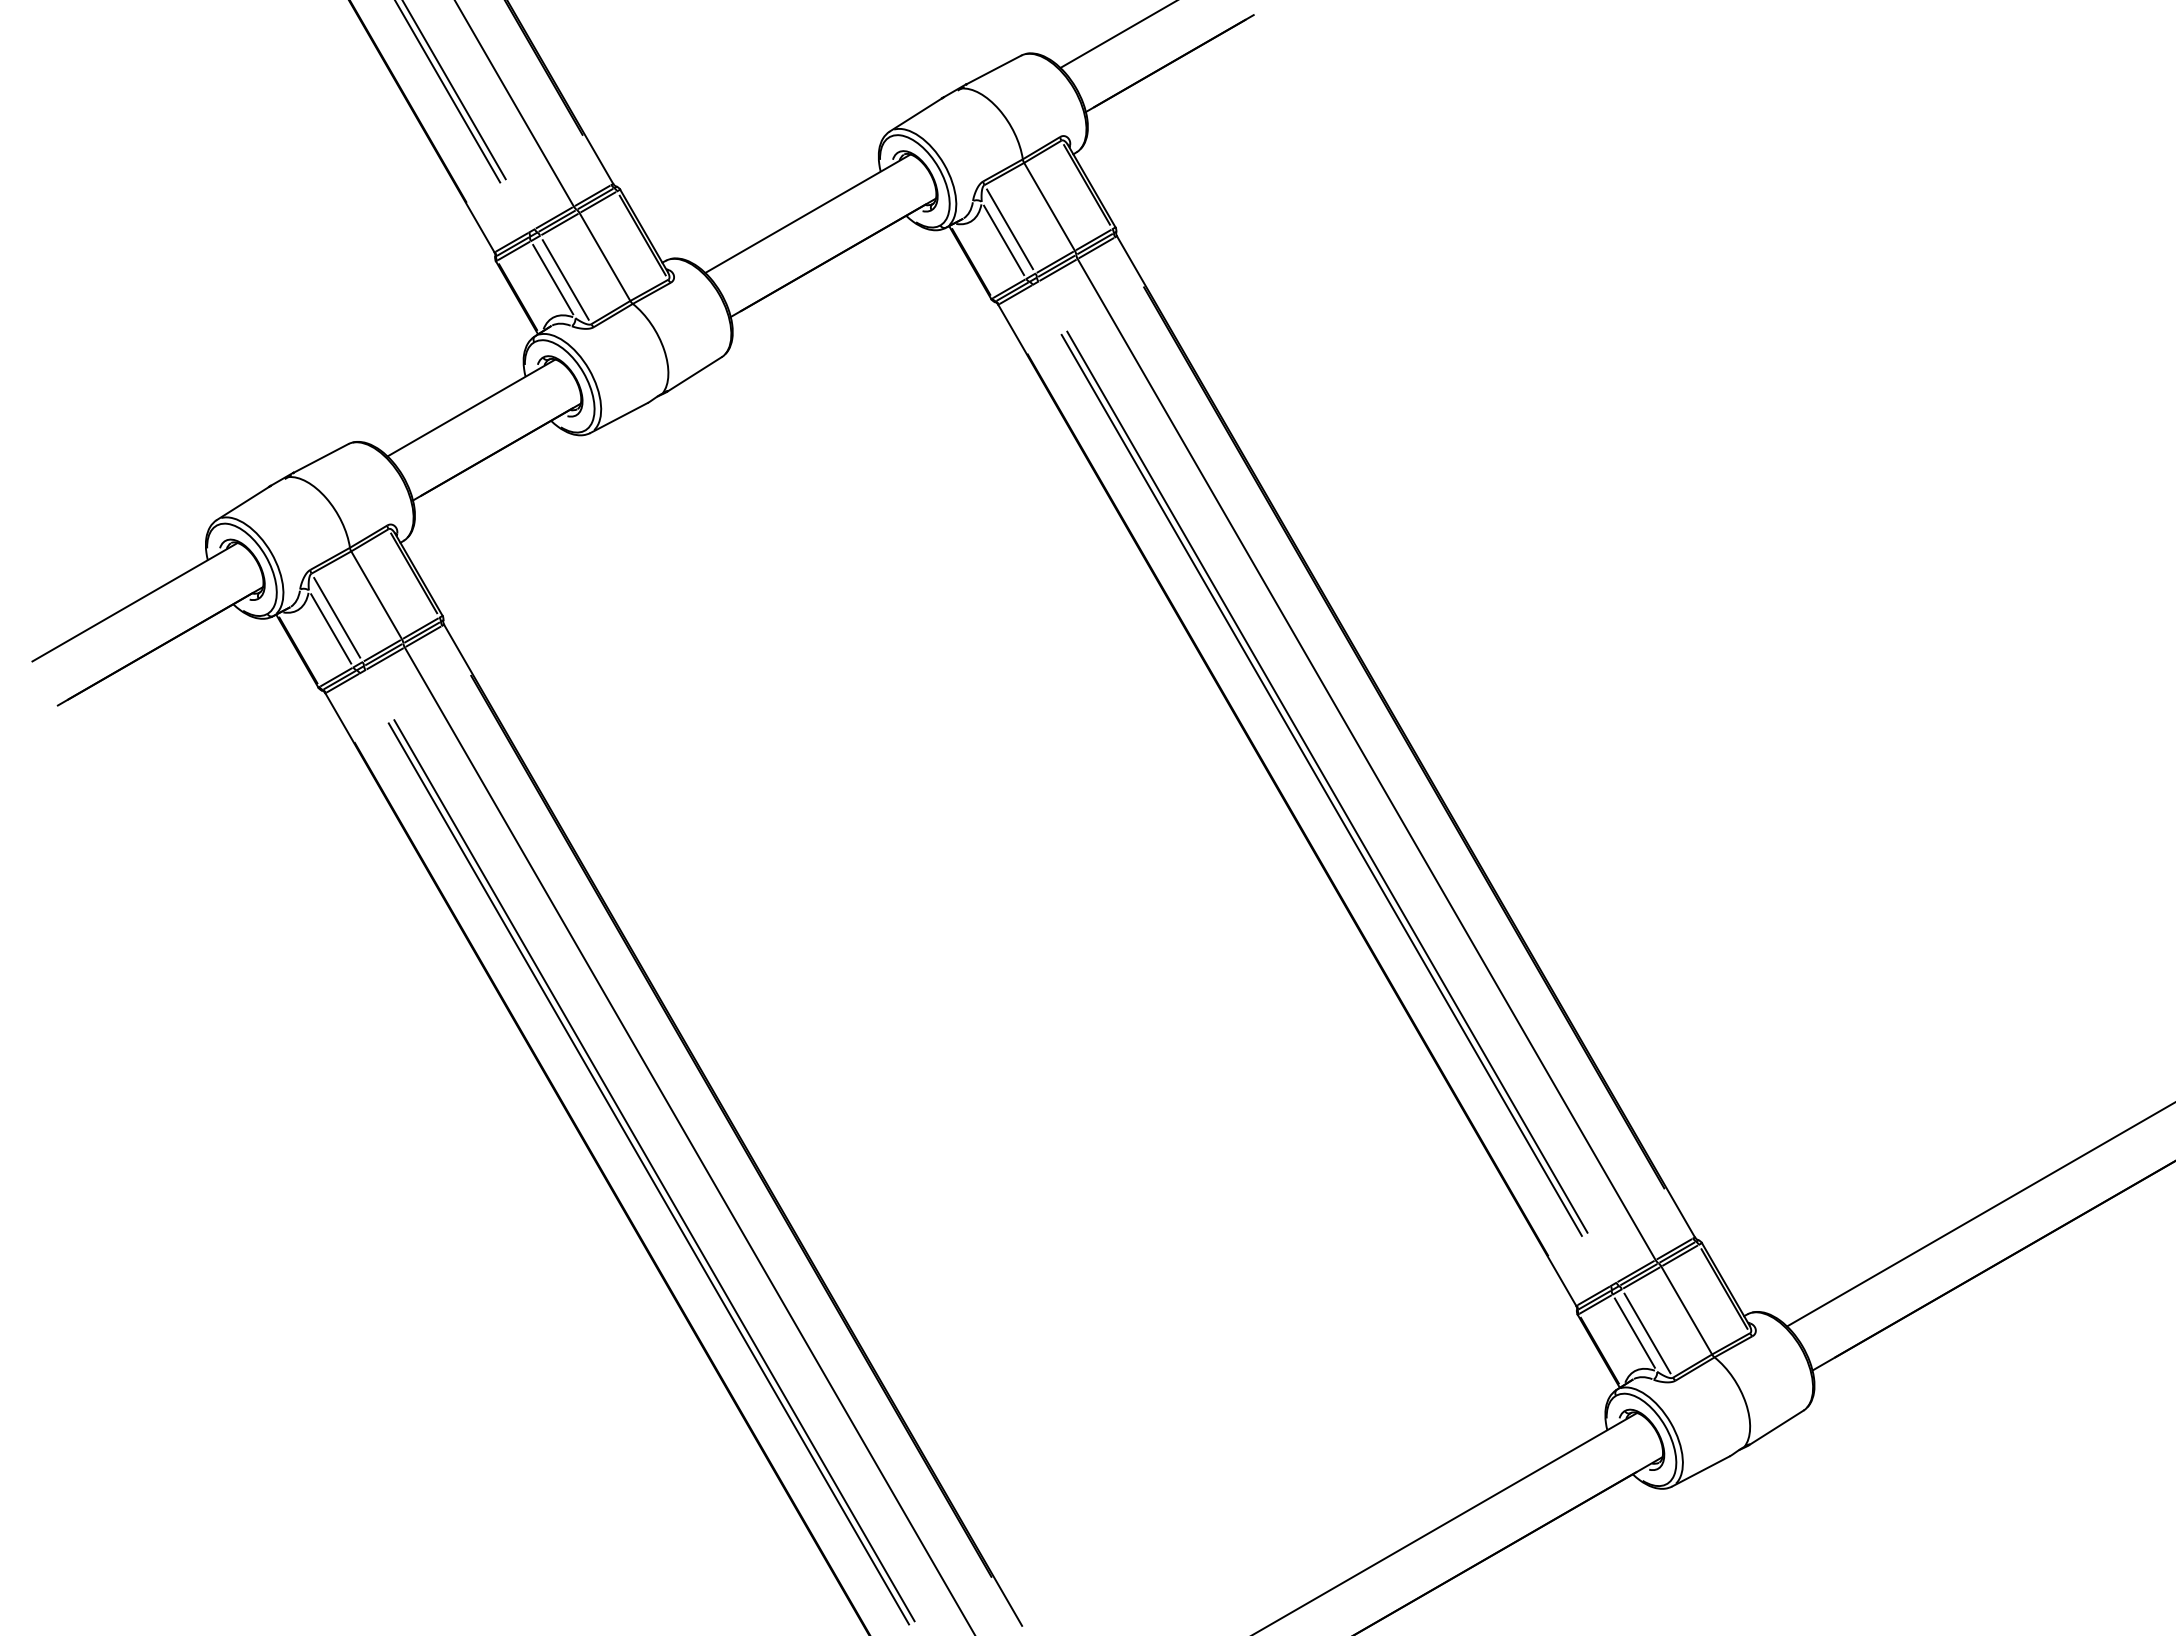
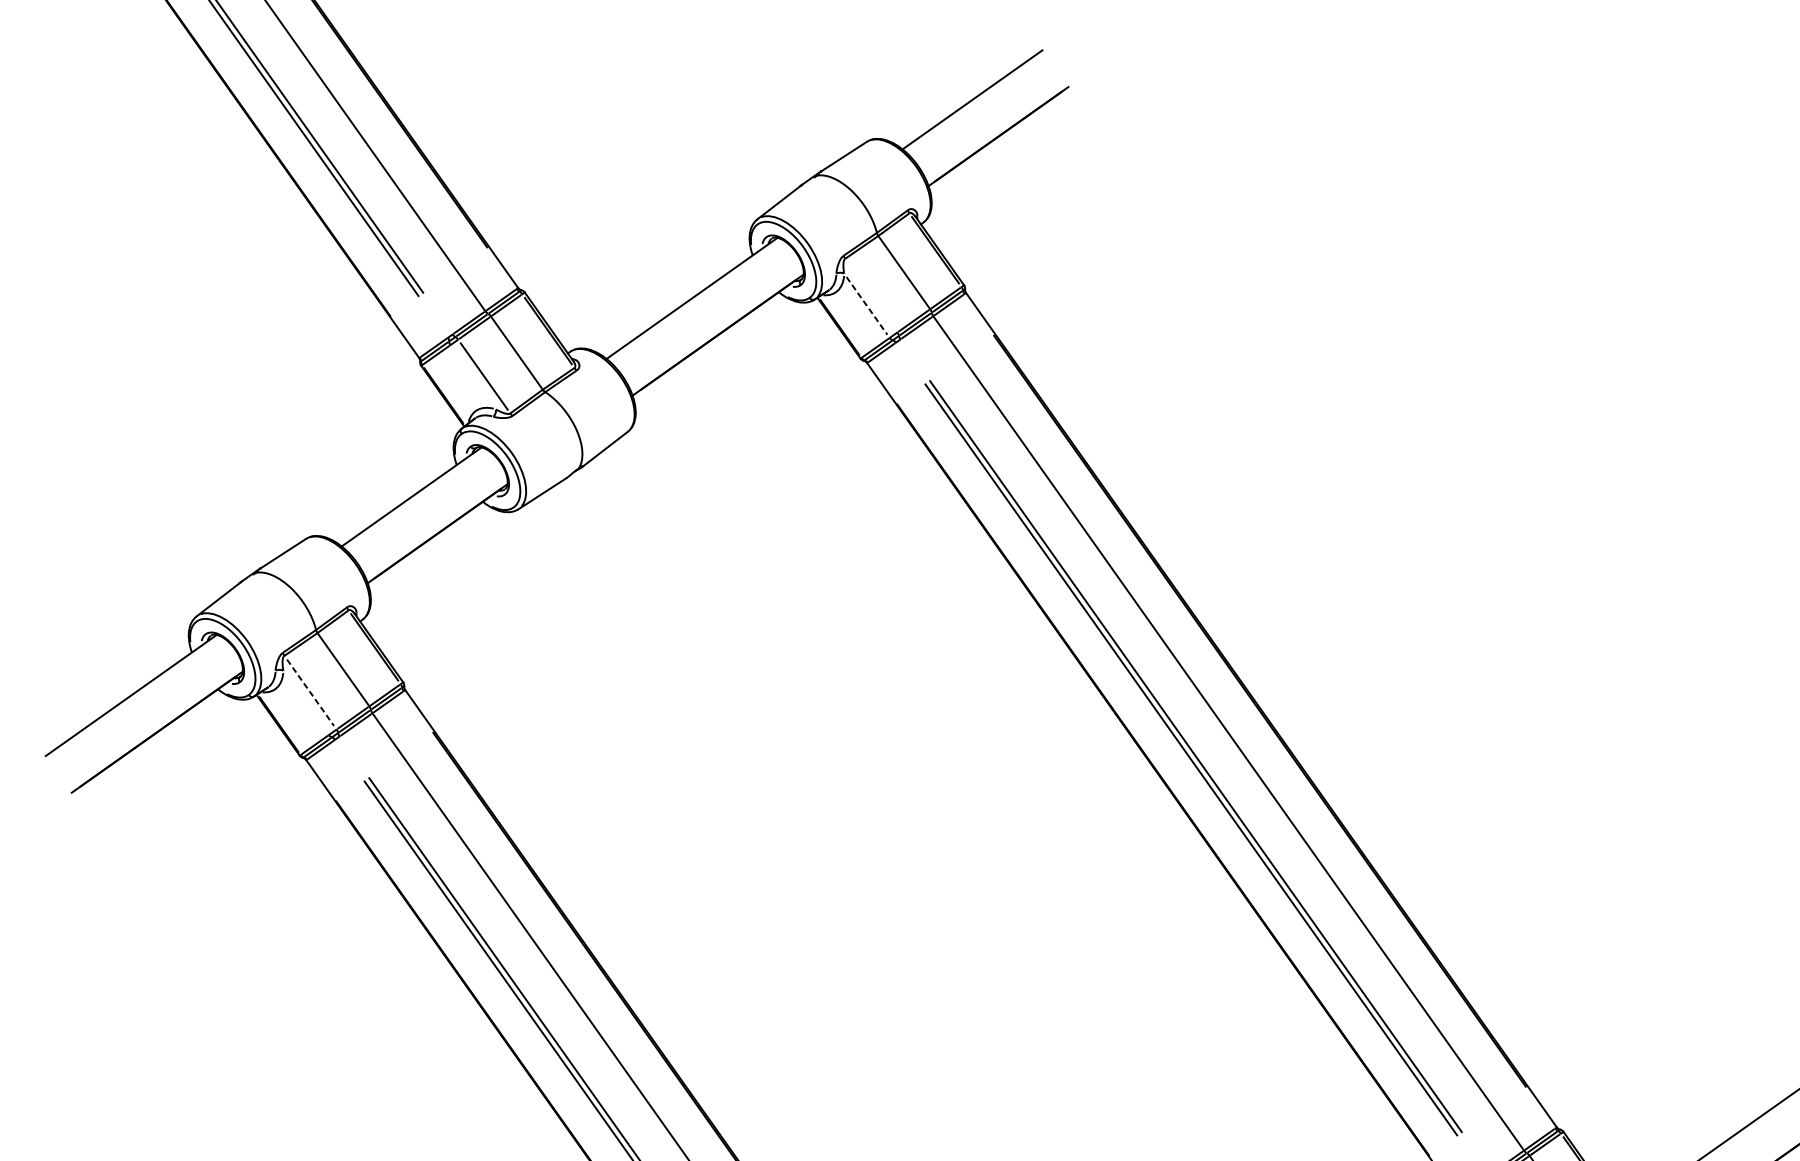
line: (1010, 229) -> (871, 295), removed
line: (1004, 240) -> (867, 305), solid -> dashed
line: (553, 279) -> (473, 377), removed
line: (337, 617) -> (310, 692), solid -> dashed
line: (331, 628) -> (306, 702), removed

